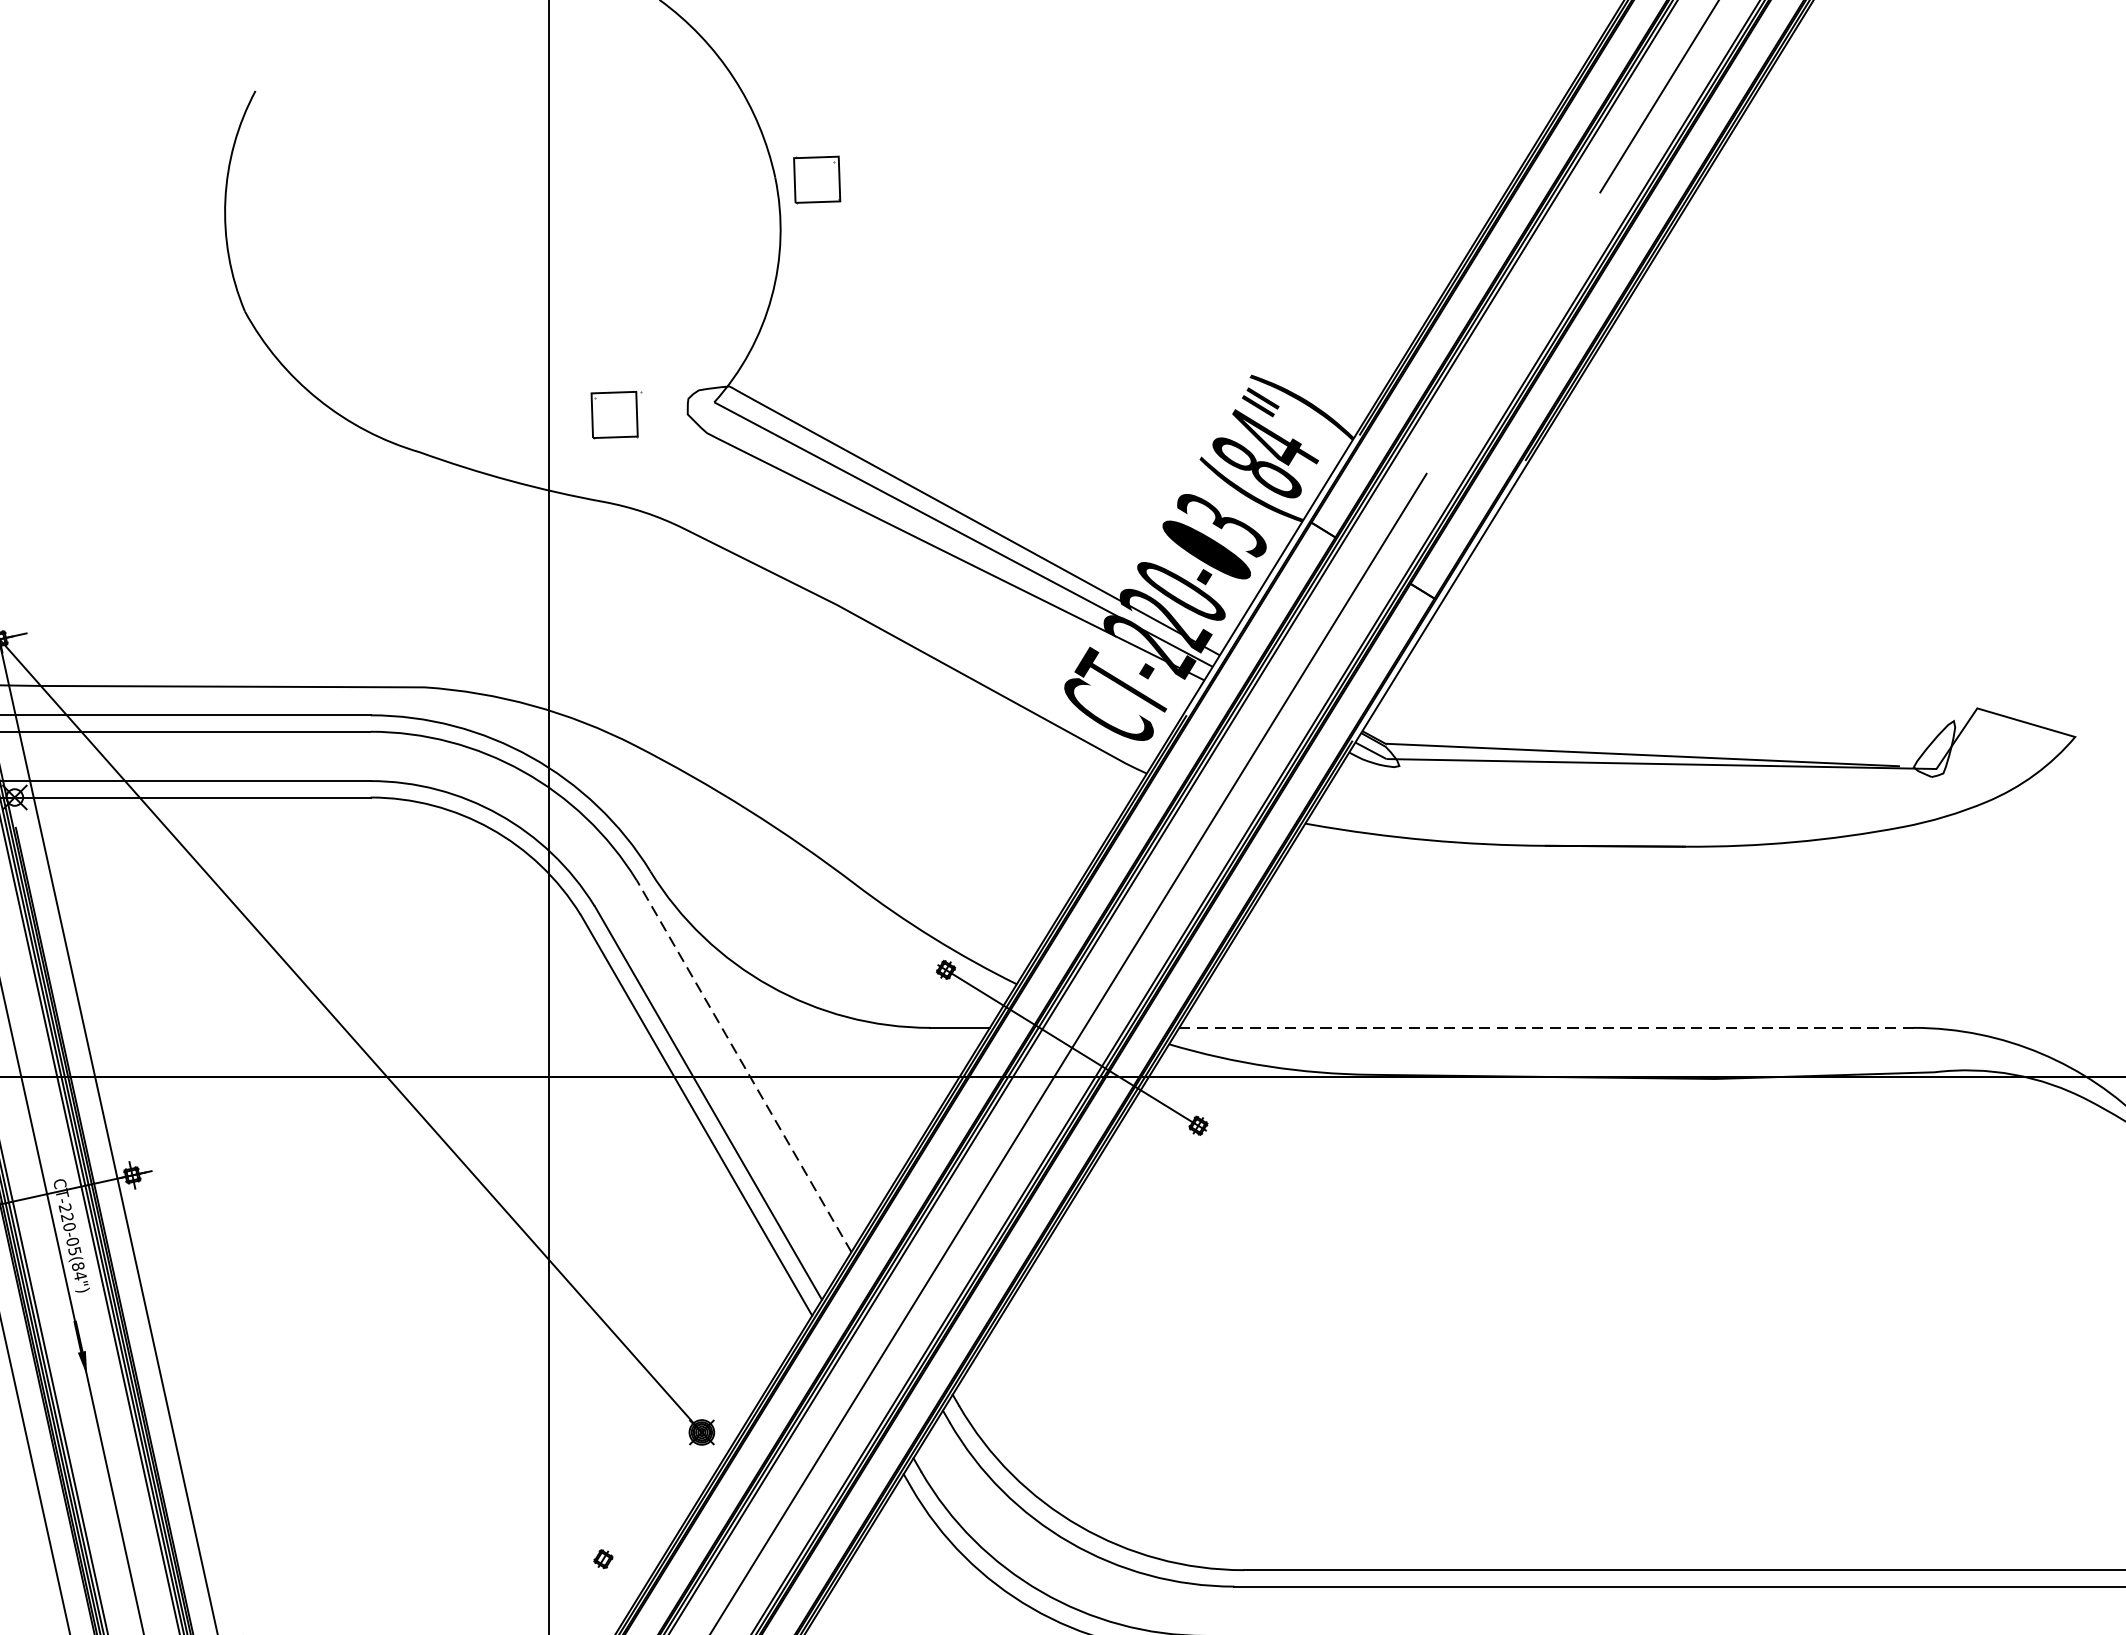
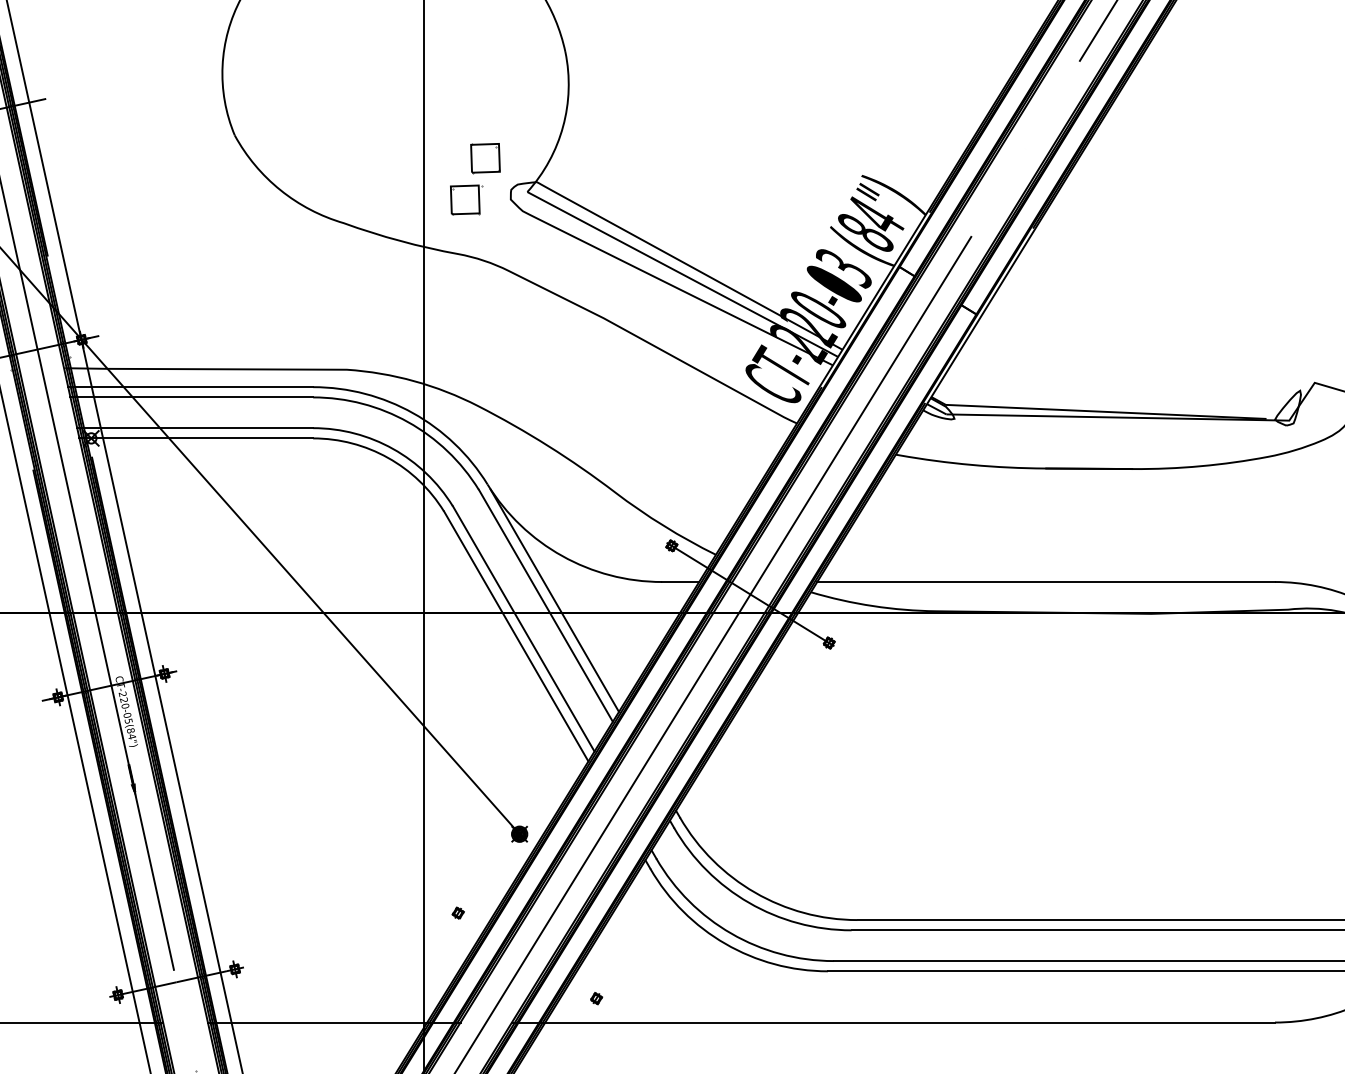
part: (817, 180) -> (485, 158), moved
line: (1547, 1028) -> (1046, 582), dashed -> solid
line: (757, 1057) -> (554, 600), added
line: (743, 1065) -> (545, 605), dashed -> solid

